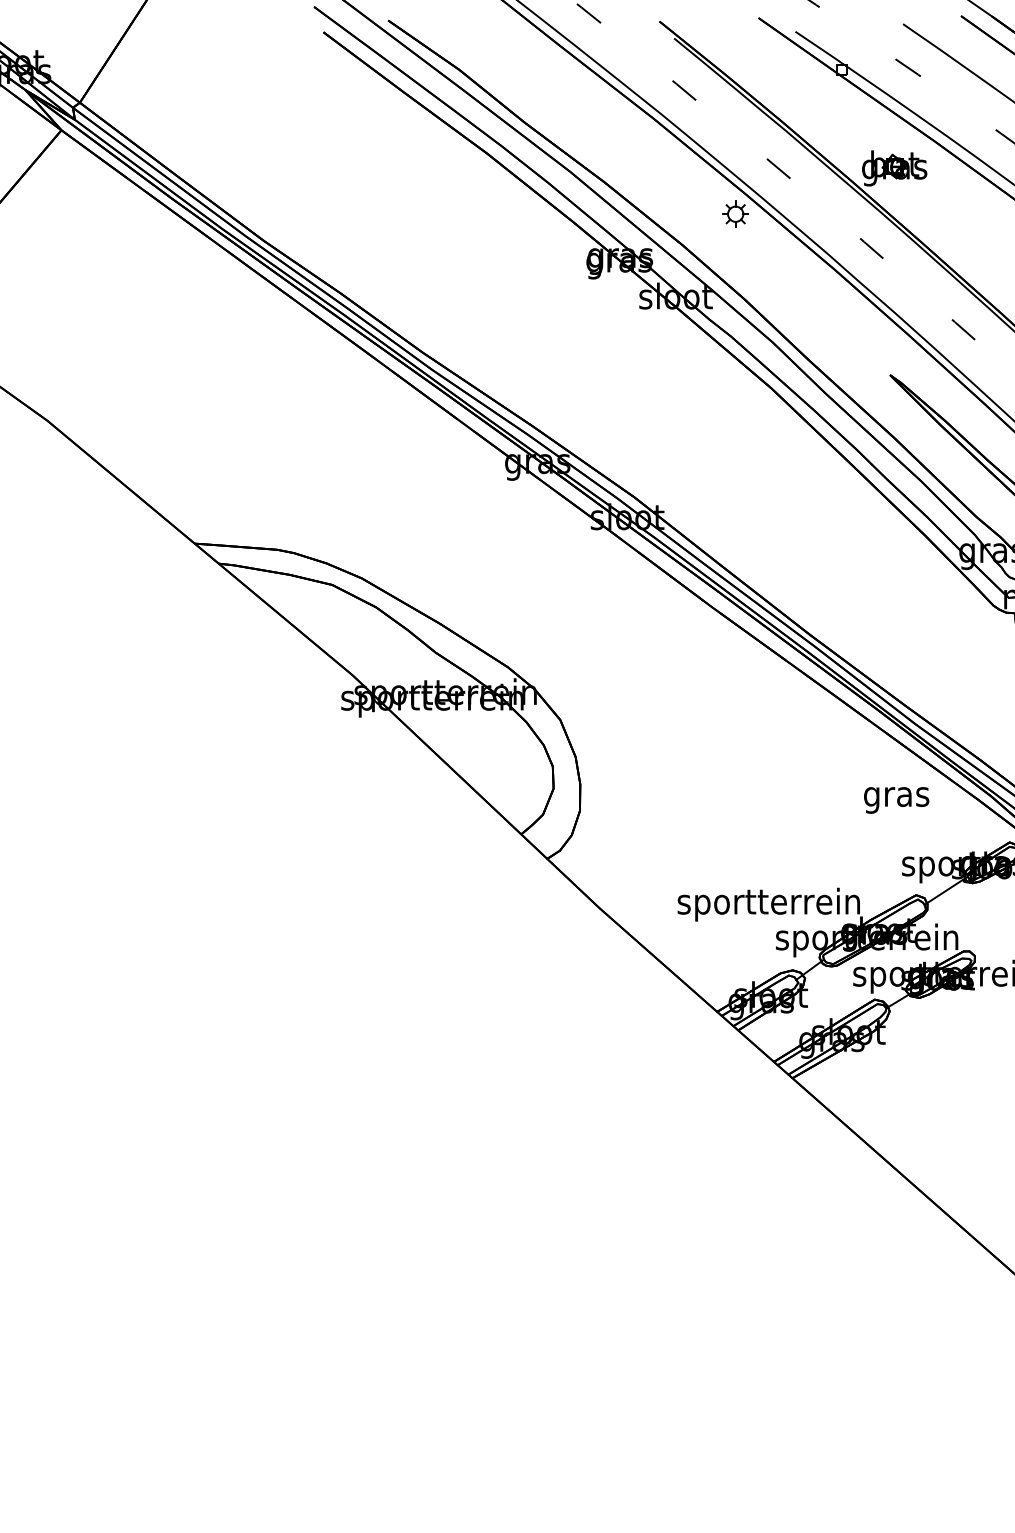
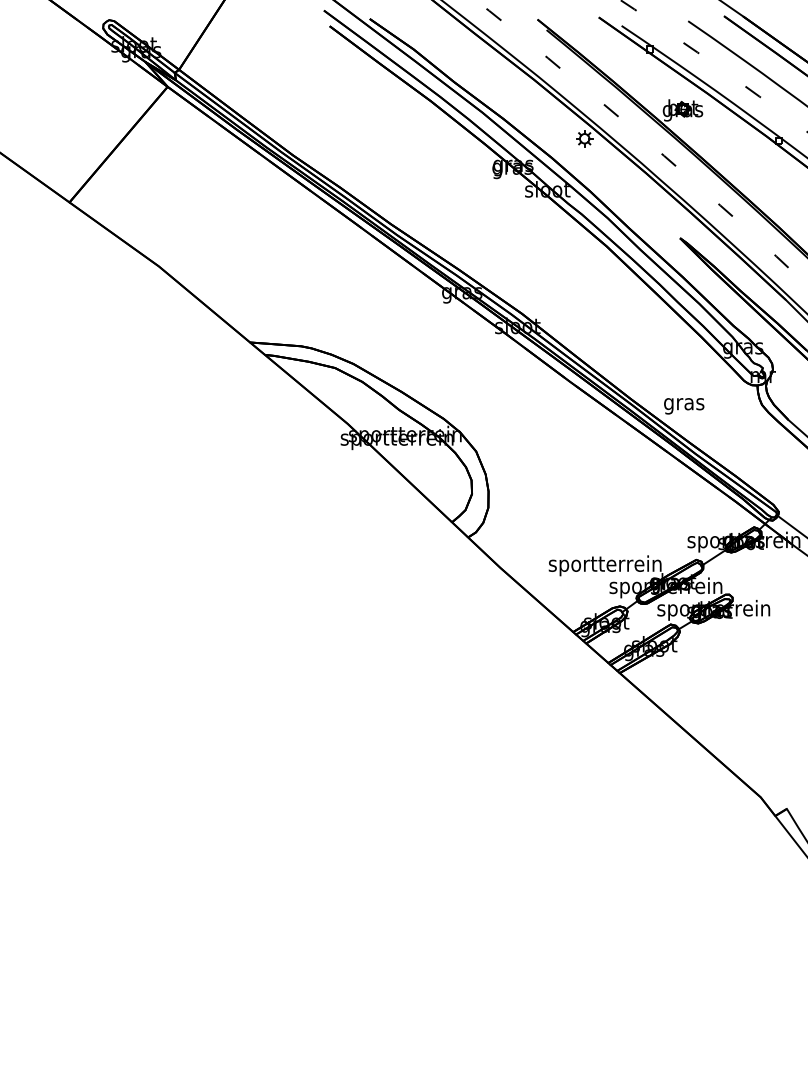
text: (897, 800) -> (684, 406), moved

